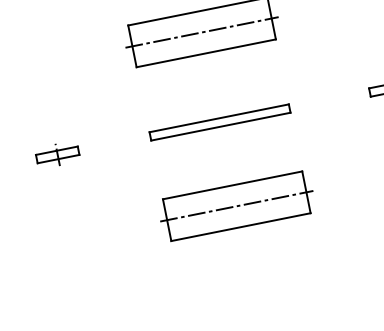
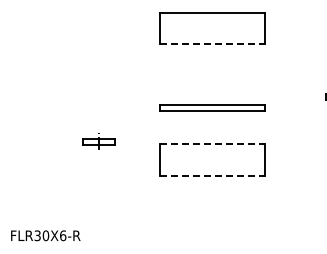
line: (201, 32) -> (212, 28), removed
line: (206, 53) -> (212, 44), solid -> dashed
part: (219, 122) -> (212, 107), moved
part: (57, 154) -> (98, 141), moved
line: (232, 185) -> (212, 144), solid -> dashed
line: (236, 206) -> (212, 160), removed
line: (240, 226) -> (212, 175), solid -> dashed

